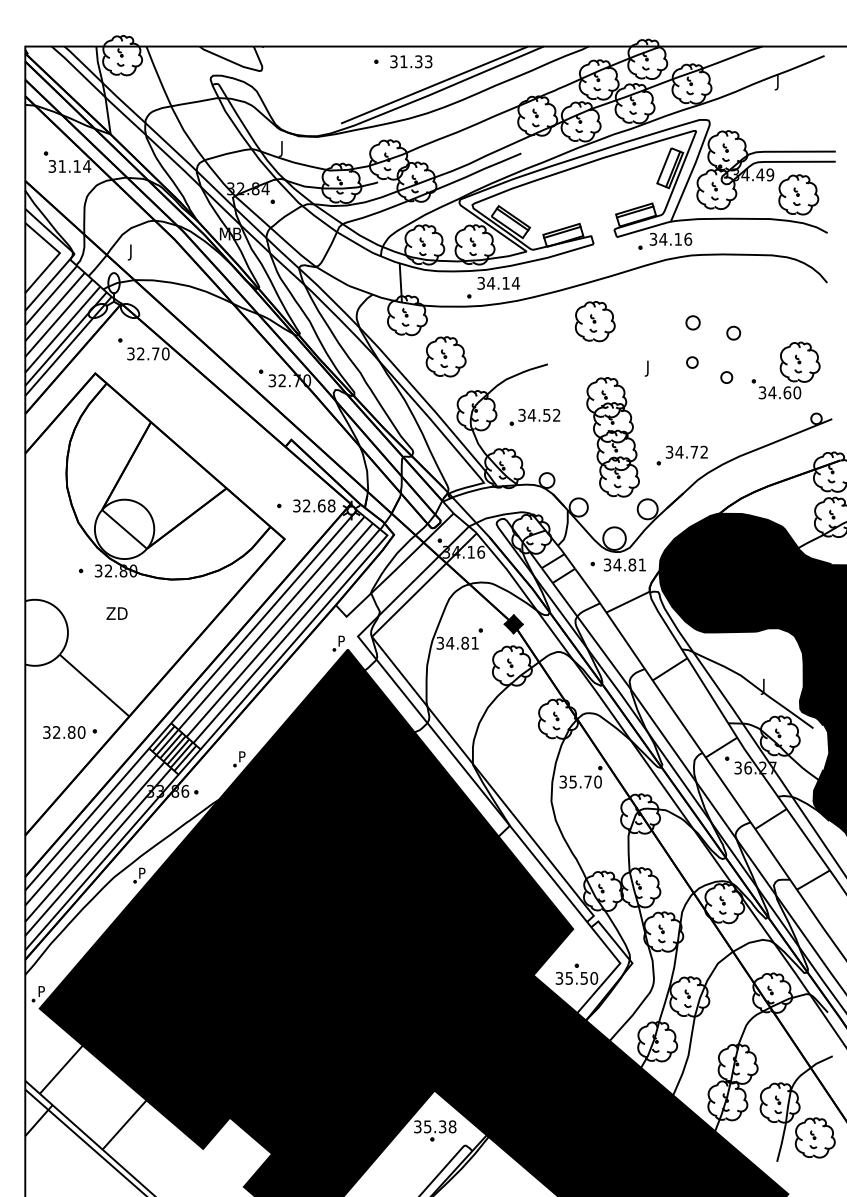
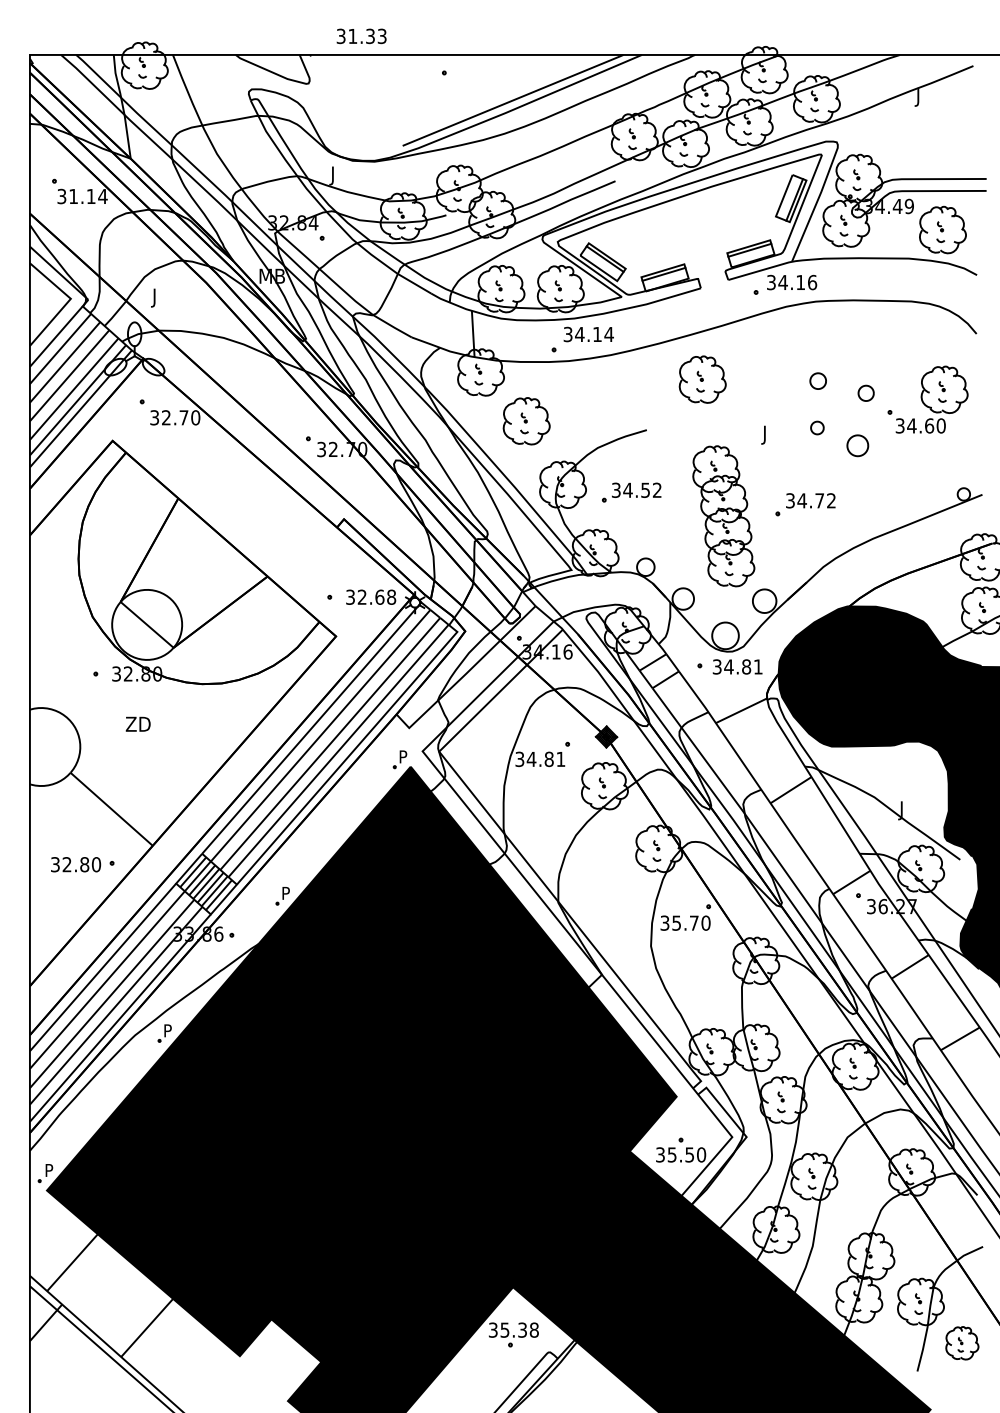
text: (411, 61) -> (361, 36), moved
part: (785, 370) -> (927, 399), moved
part: (726, 377) -> (857, 445), size x1.6
part: (681, 455) -> (804, 504), moved
part: (814, 1137) -> (961, 1342), size x0.7

